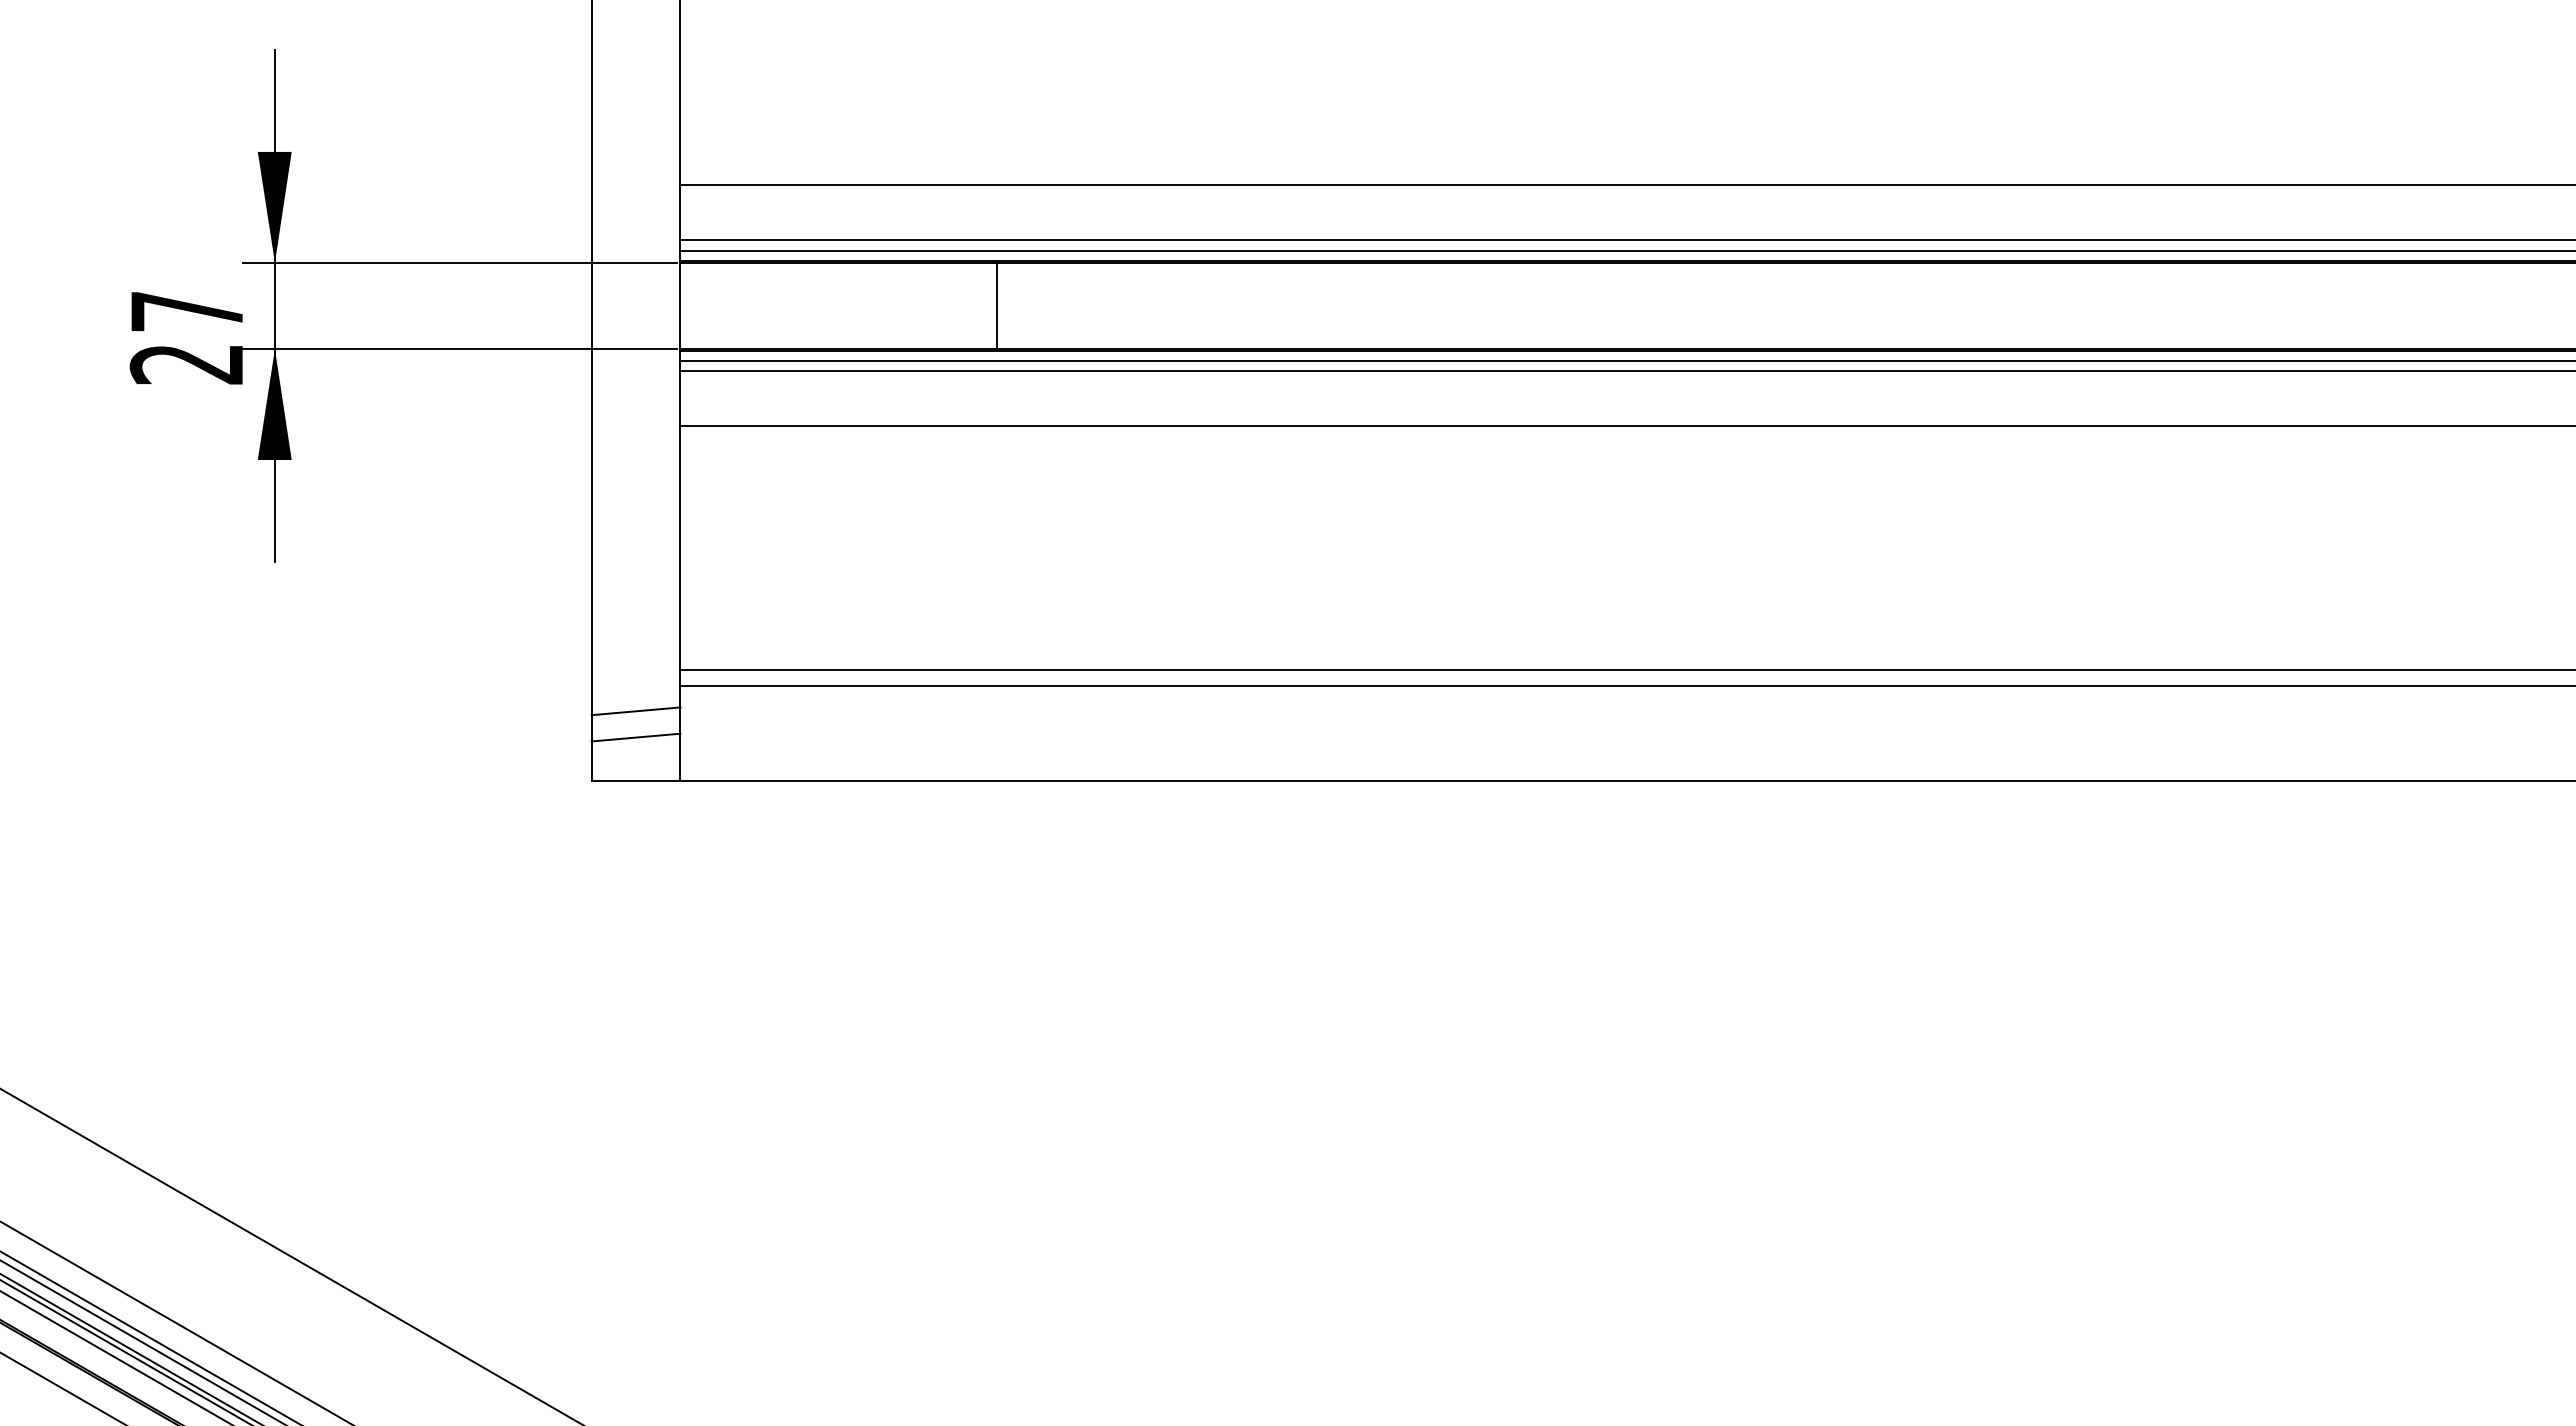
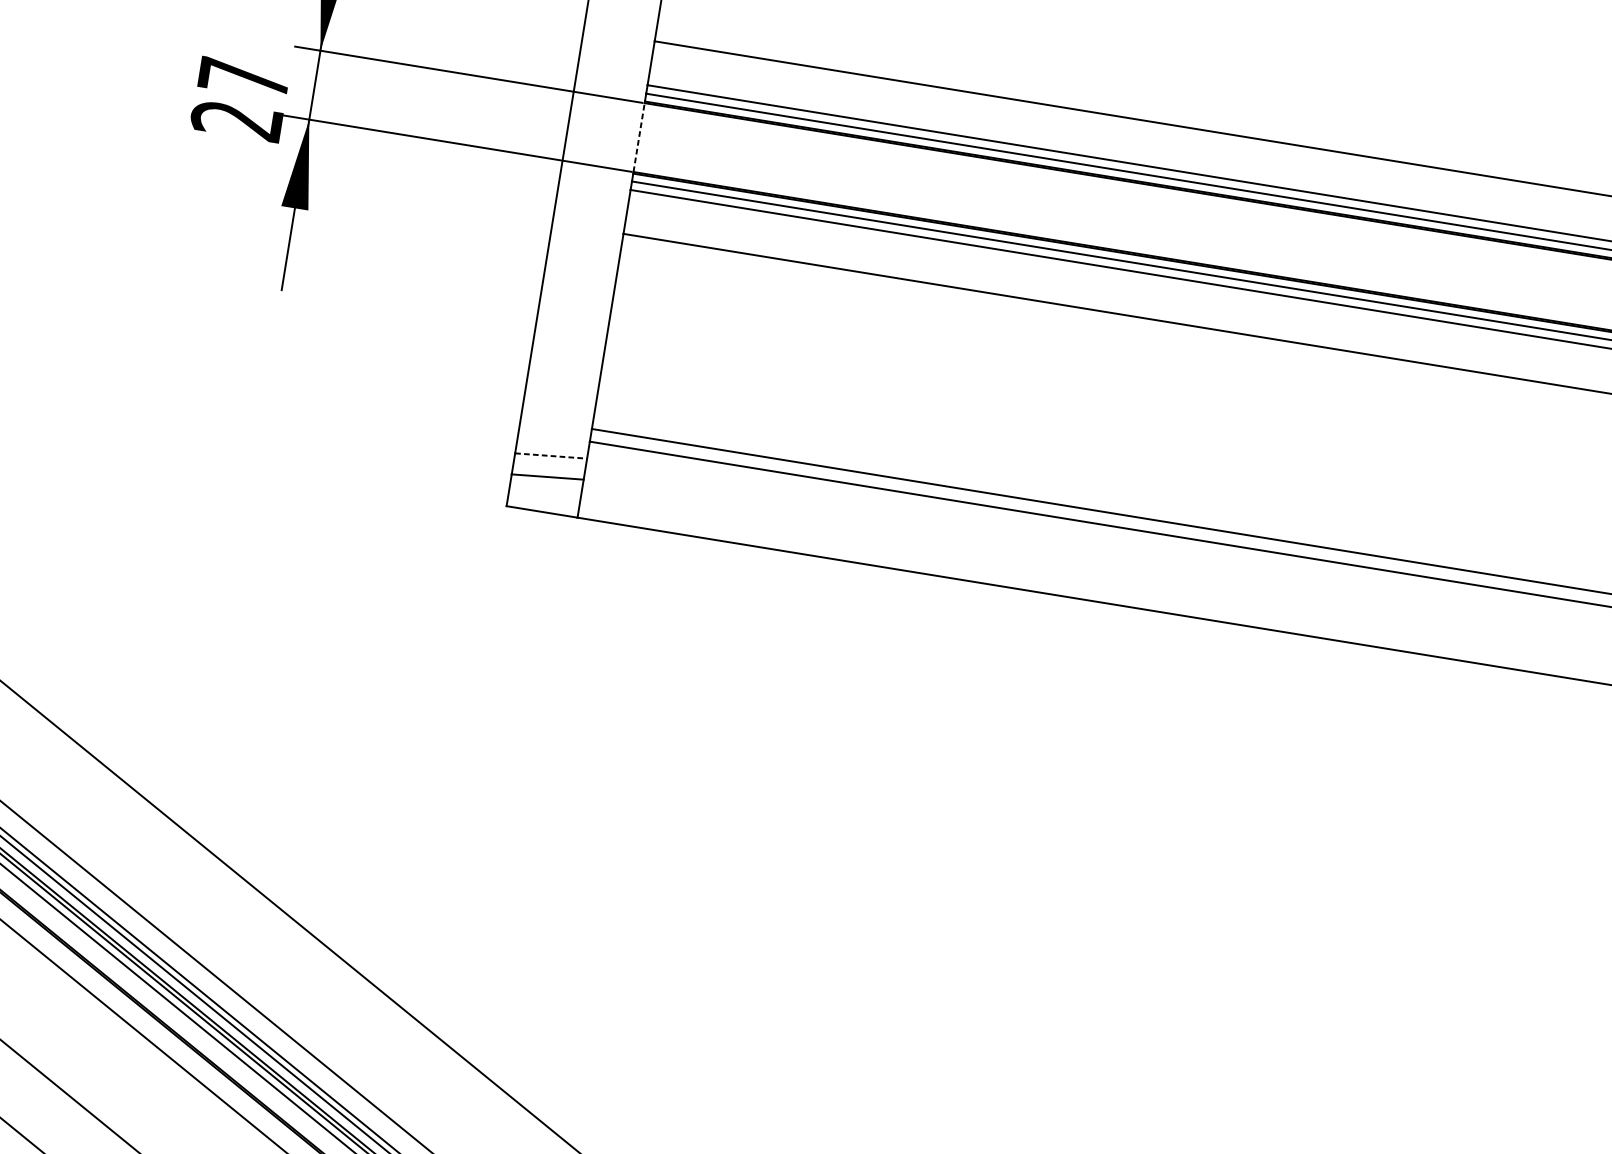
line: (680, 305) -> (639, 137), solid -> dashed
line: (997, 305) -> (892, 178), removed
line: (636, 711) -> (551, 456), solid -> dashed

